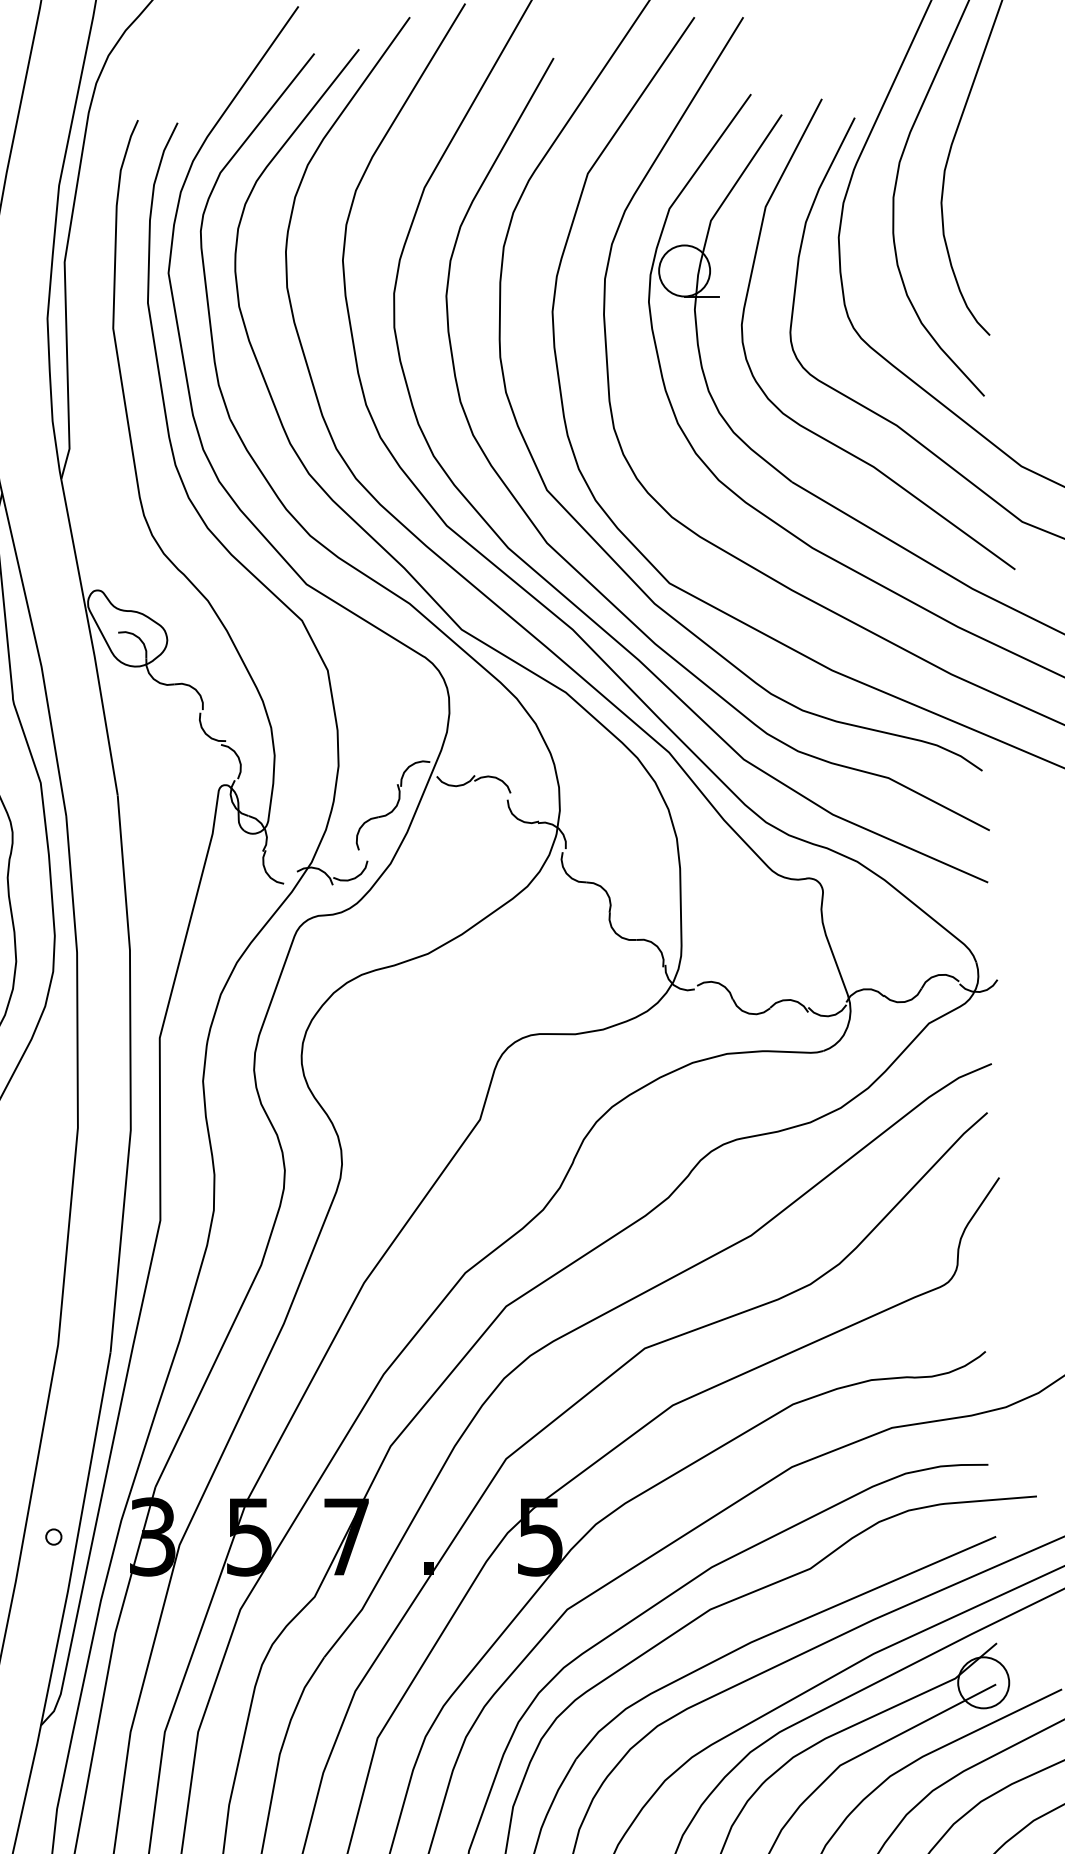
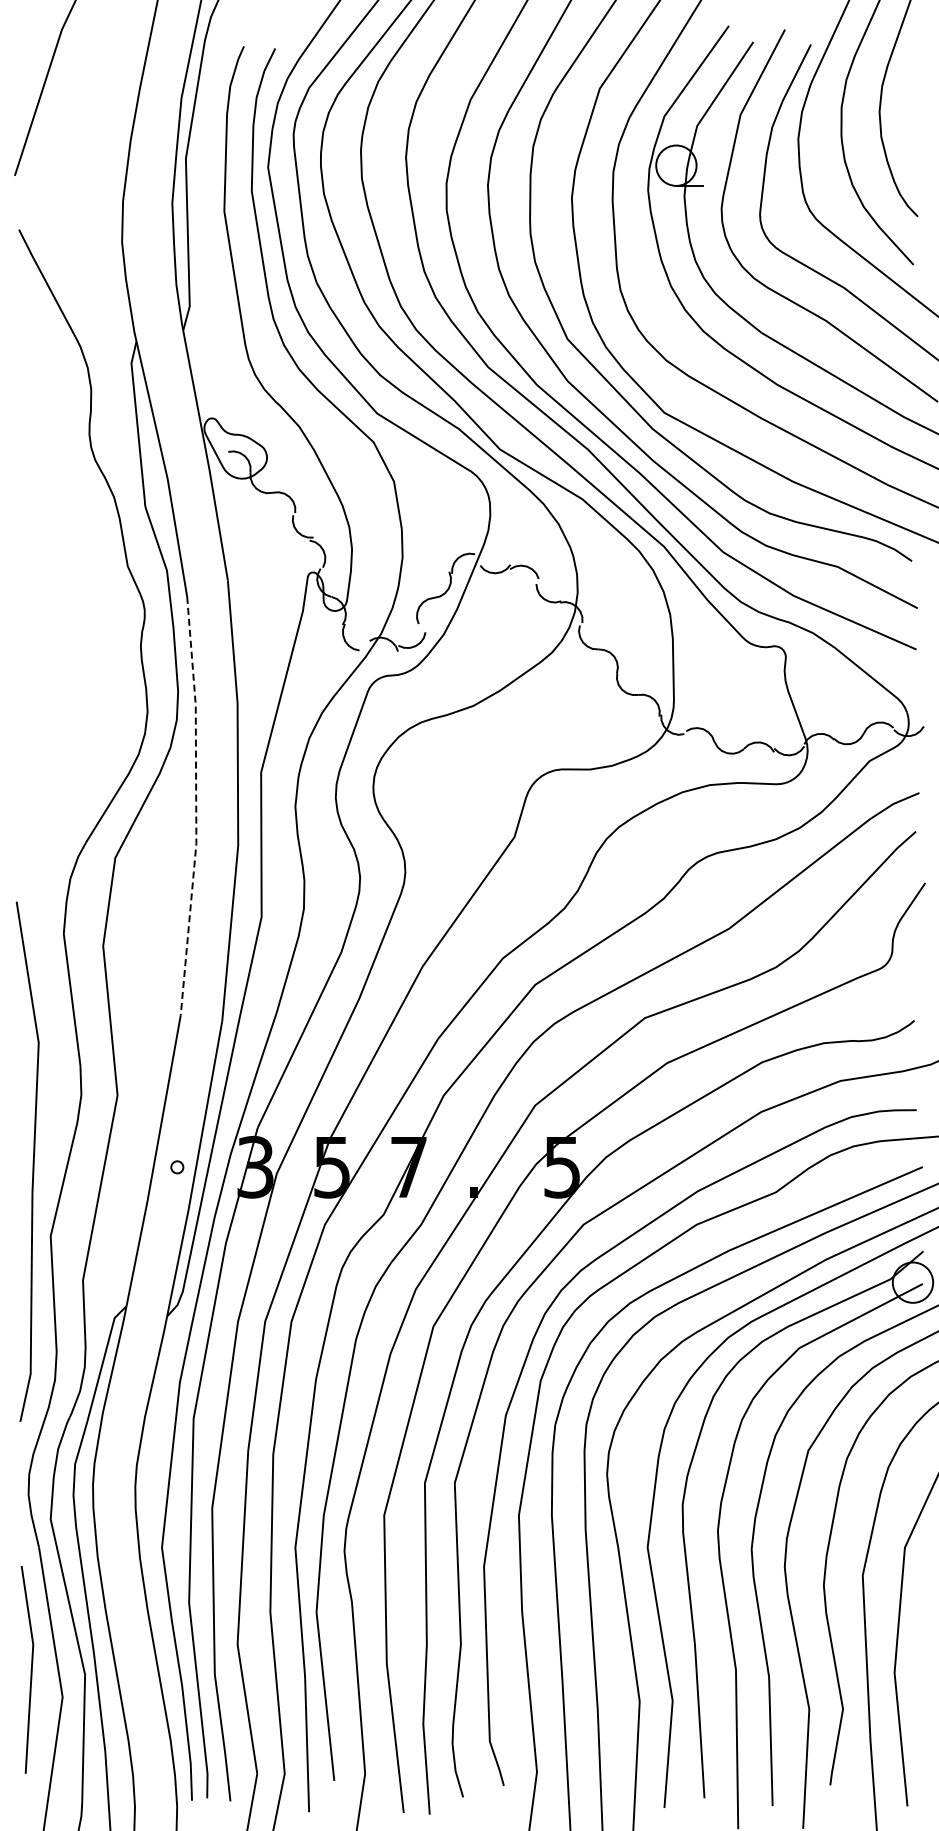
line: (78, 1080) -> (196, 806), solid -> dashed

